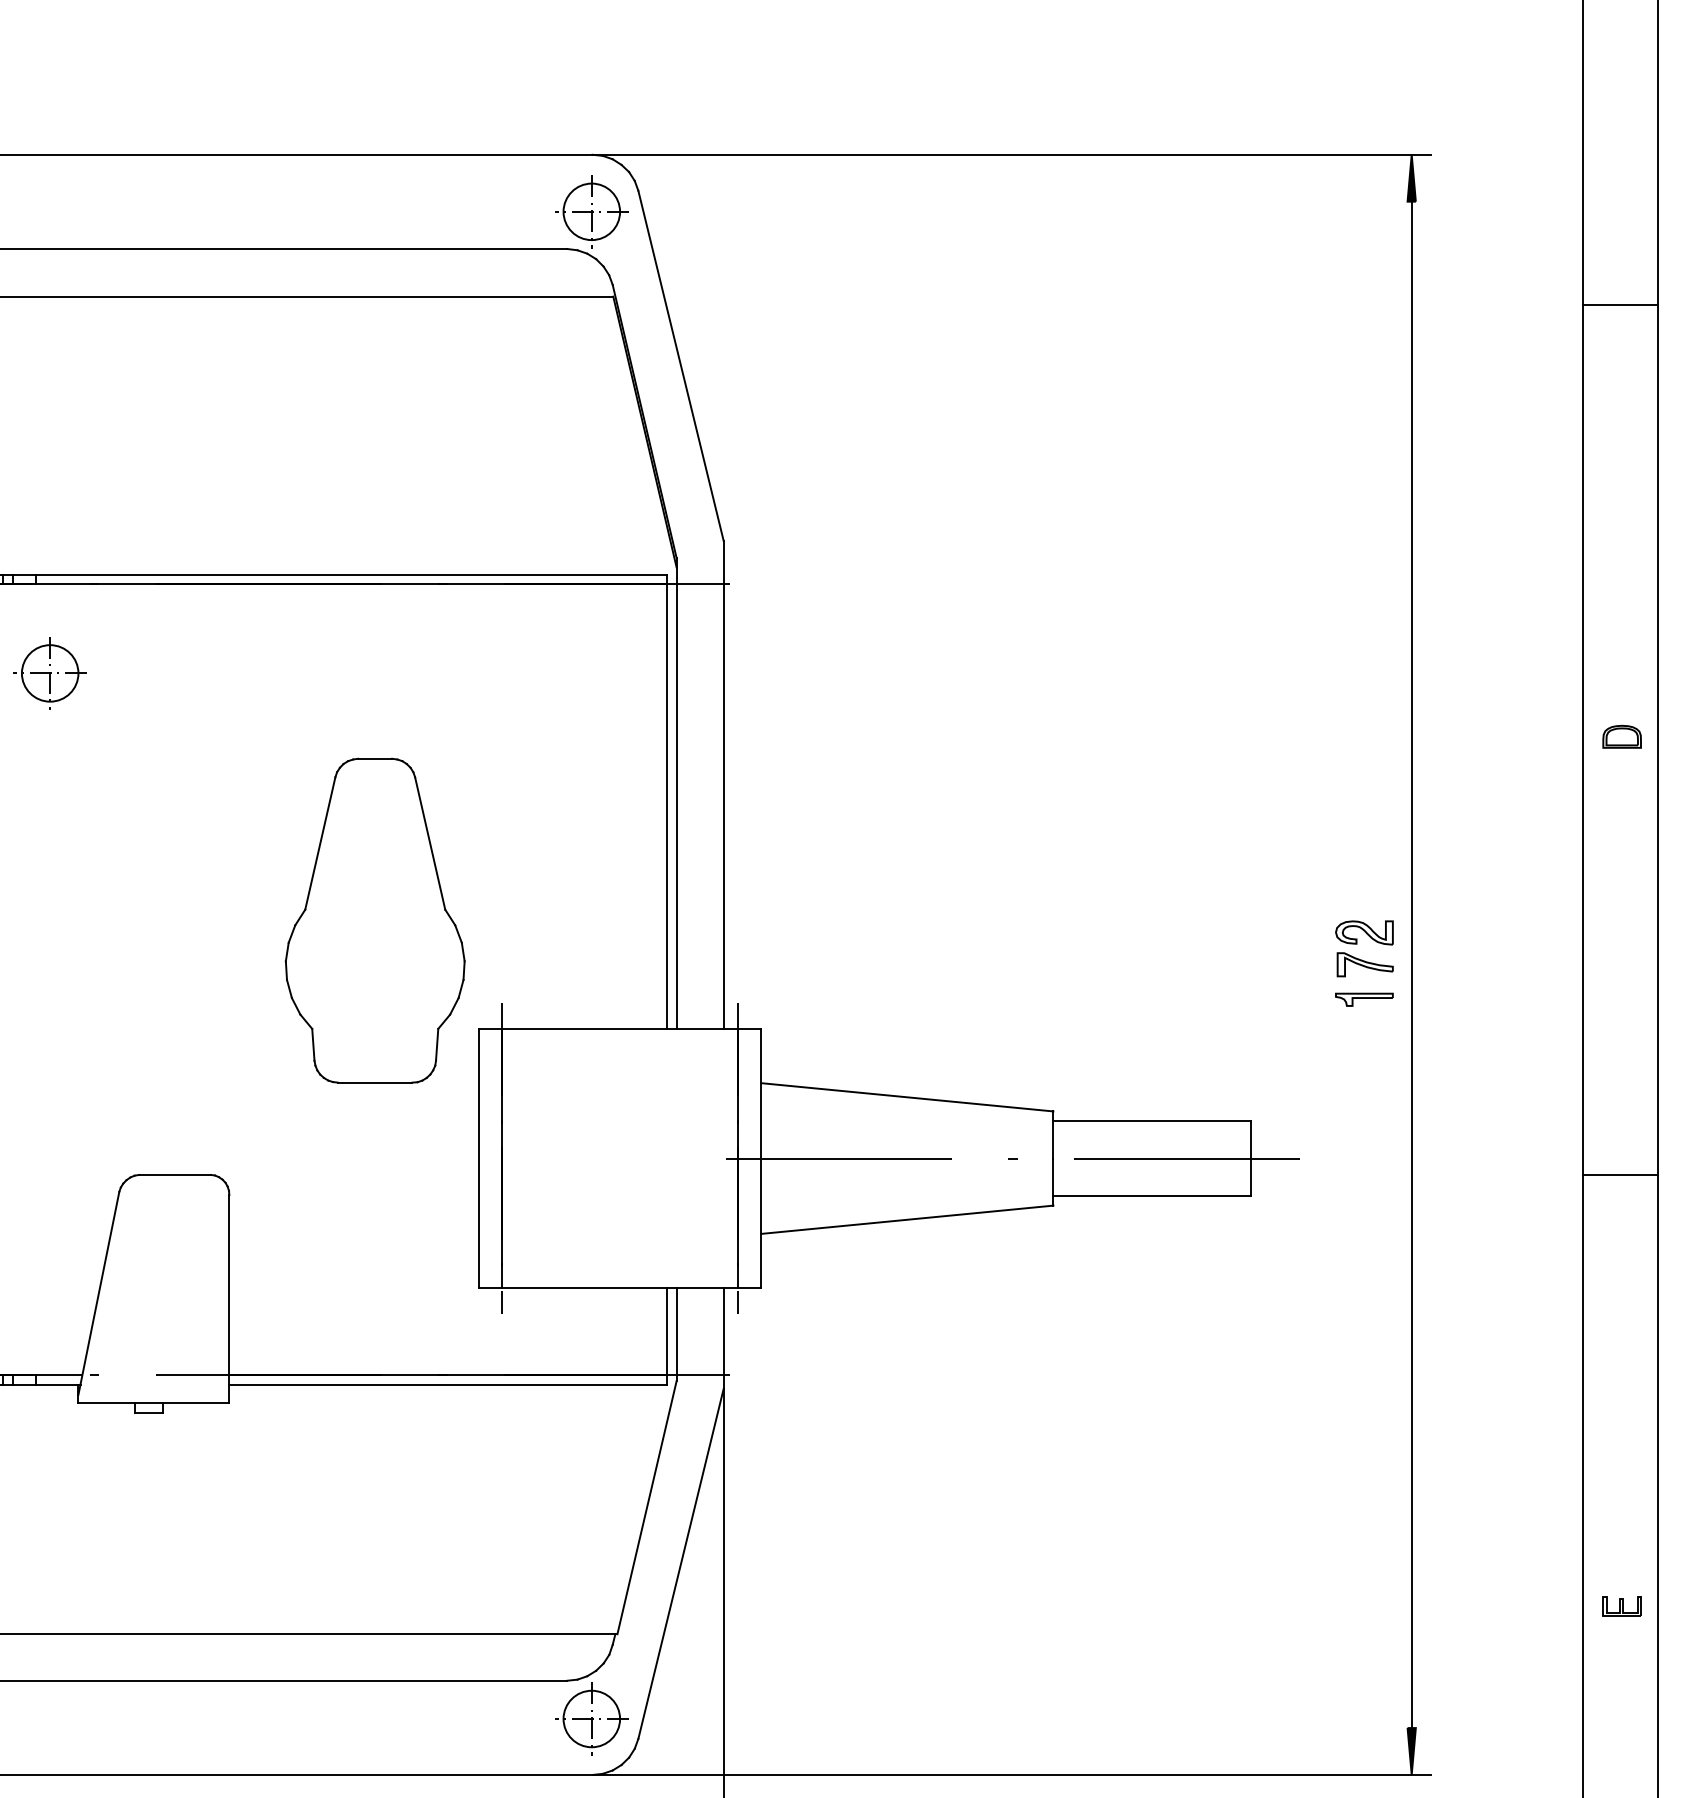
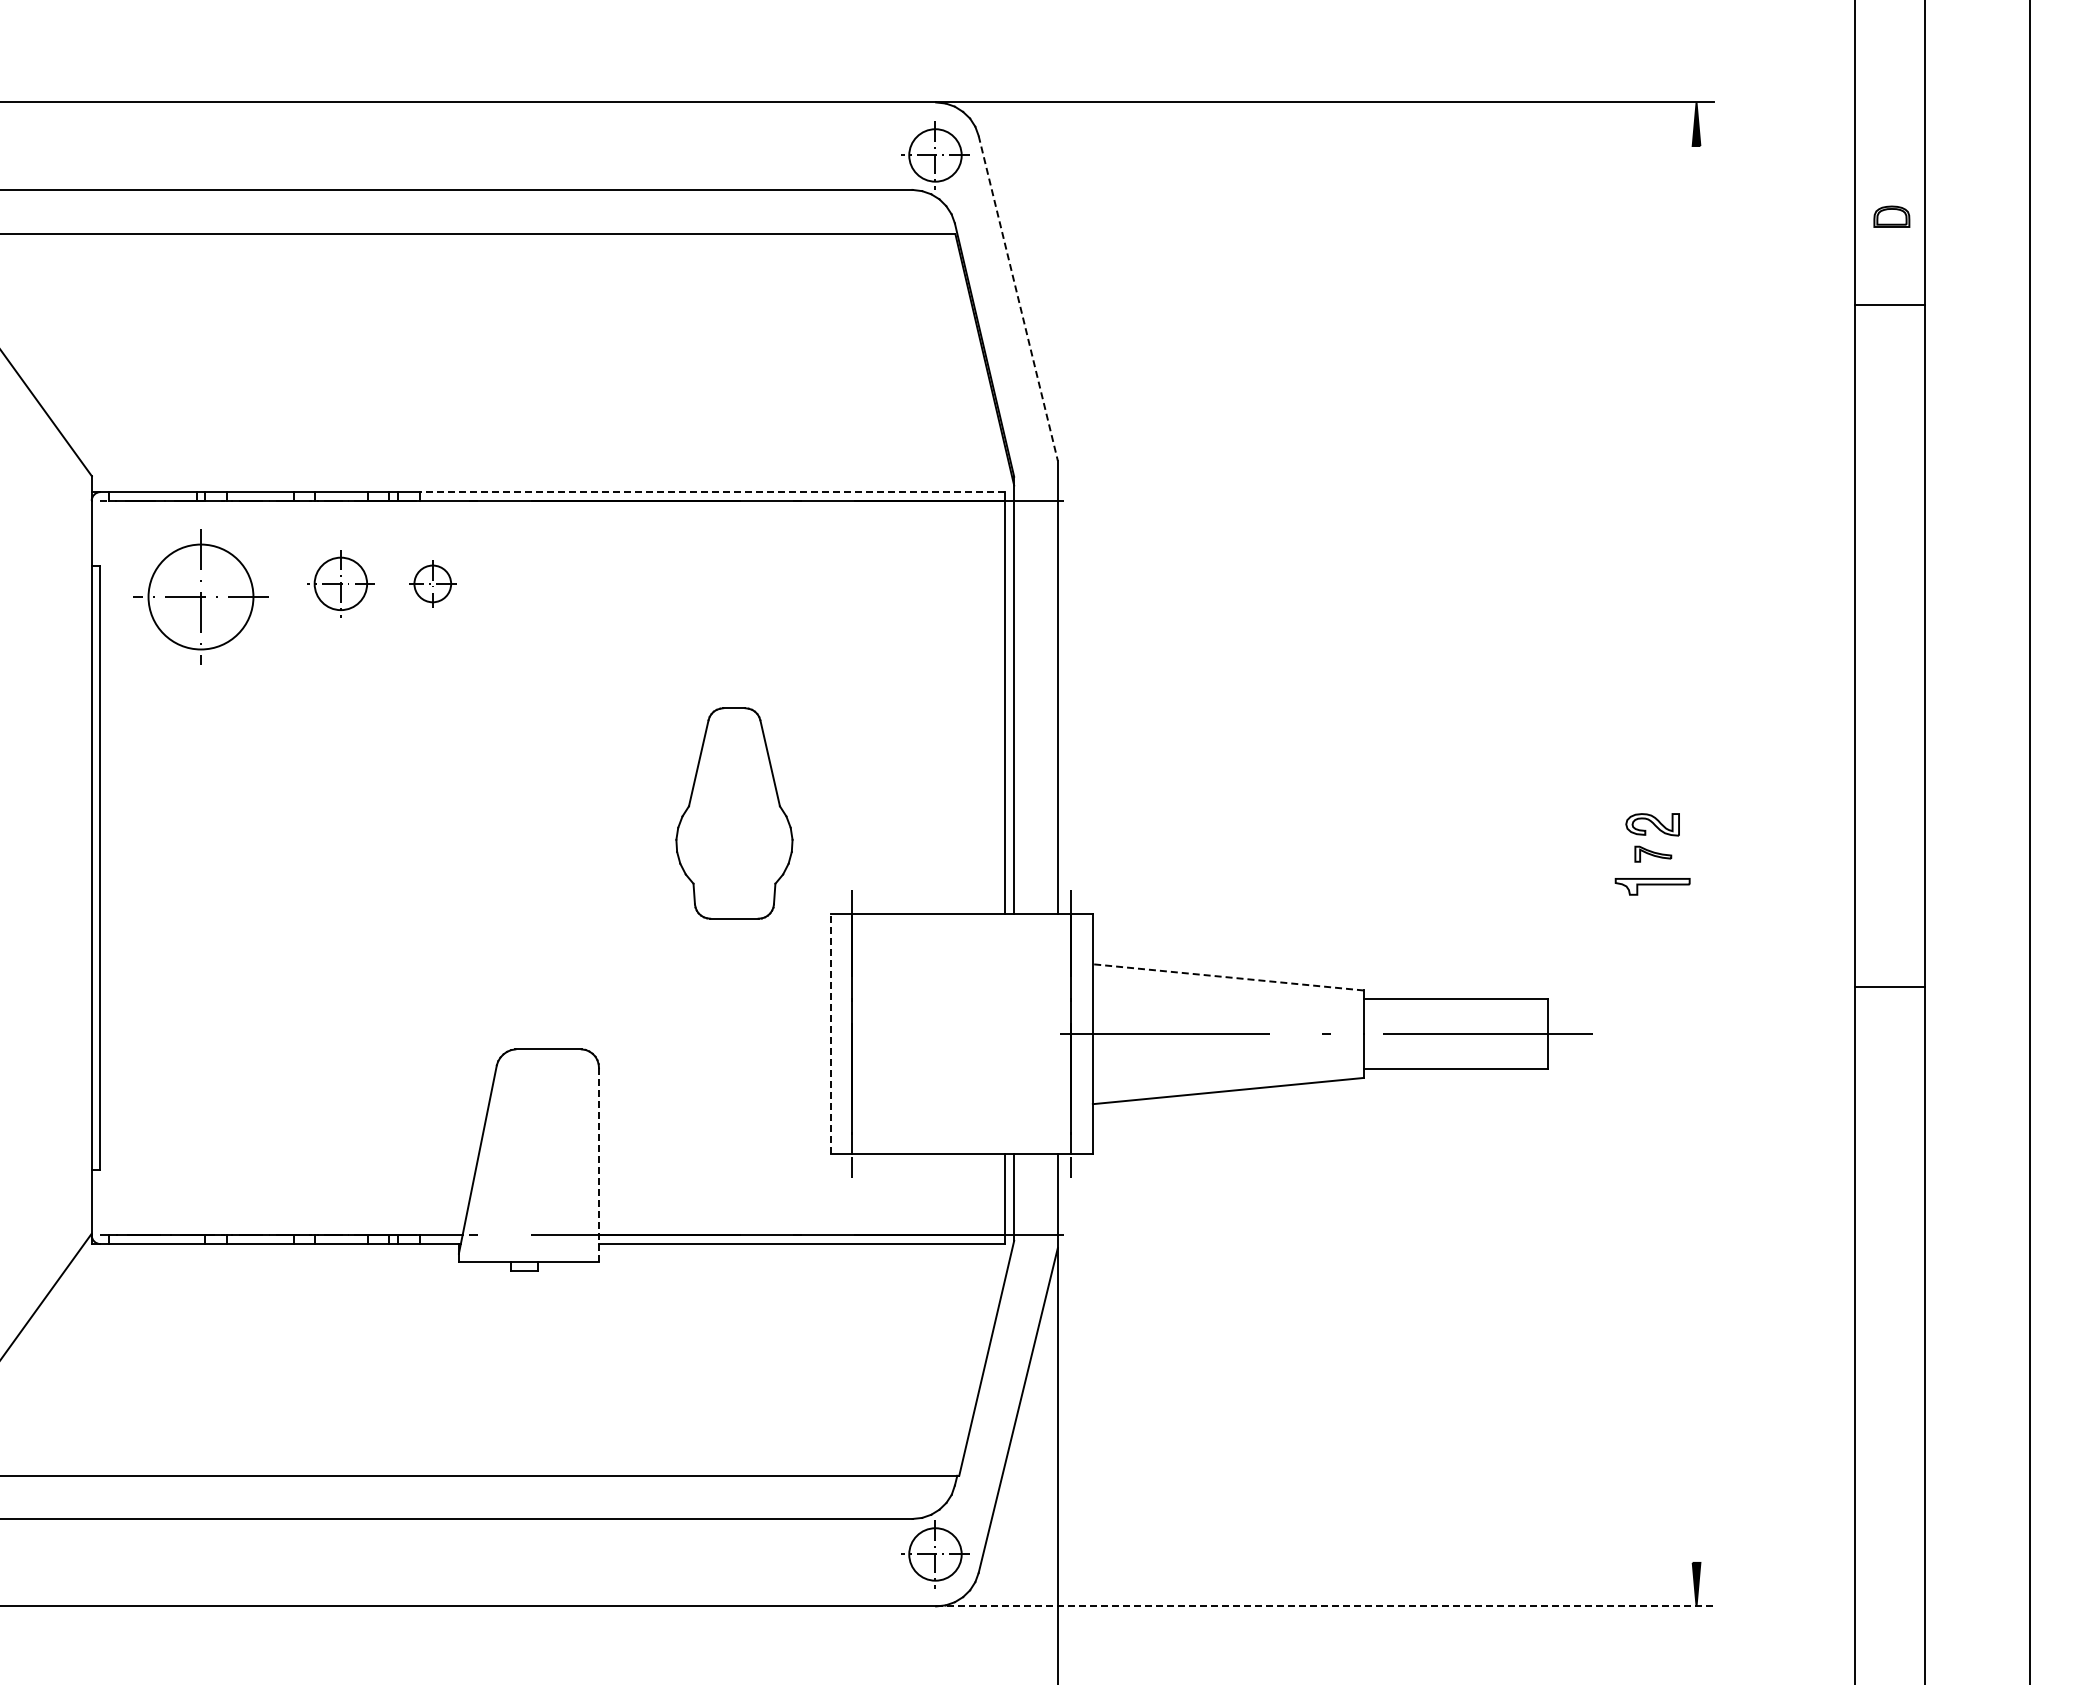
line: (1620, 305) -> (1890, 305), moved
line: (681, 365) -> (1018, 298), solid -> dashed
line: (351, 574) -> (712, 492), solid -> dashed
part: (49, 672) -> (432, 583), size x0.7
part: (1621, 736) -> (1891, 216), moved
part: (375, 920) -> (734, 813), size x0.7
part: (1364, 963) -> (1652, 853), size x0.7
line: (1411, 964) -> (1696, 854), removed
part: (1364, 999) -> (1652, 886), size x1.4
line: (906, 1097) -> (1227, 977), solid -> dashed
line: (478, 1157) -> (830, 1033), solid -> dashed
line: (1620, 1175) -> (1890, 986), moved
line: (229, 1298) -> (599, 1164), solid -> dashed
part: (1621, 1605) -> (1891, 1449), removed
line: (1011, 1775) -> (1325, 1606), solid -> dashed

